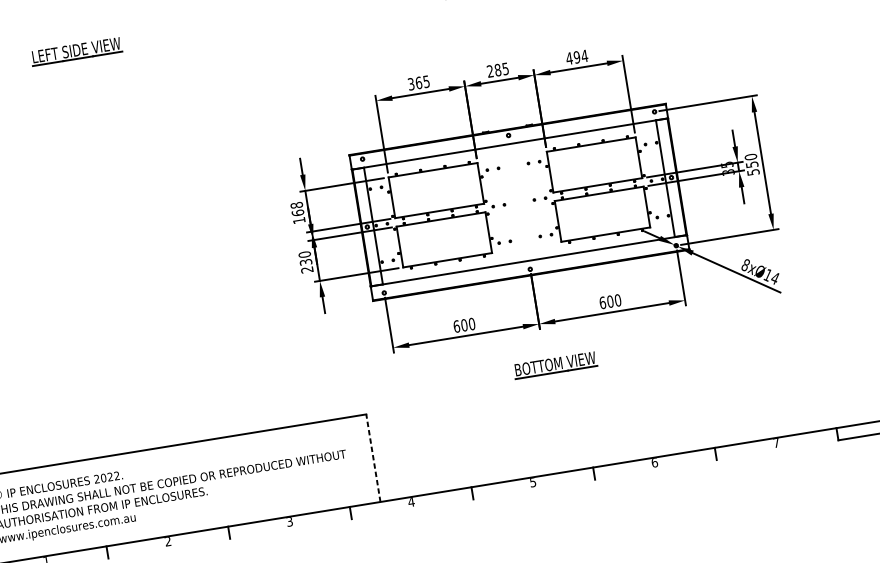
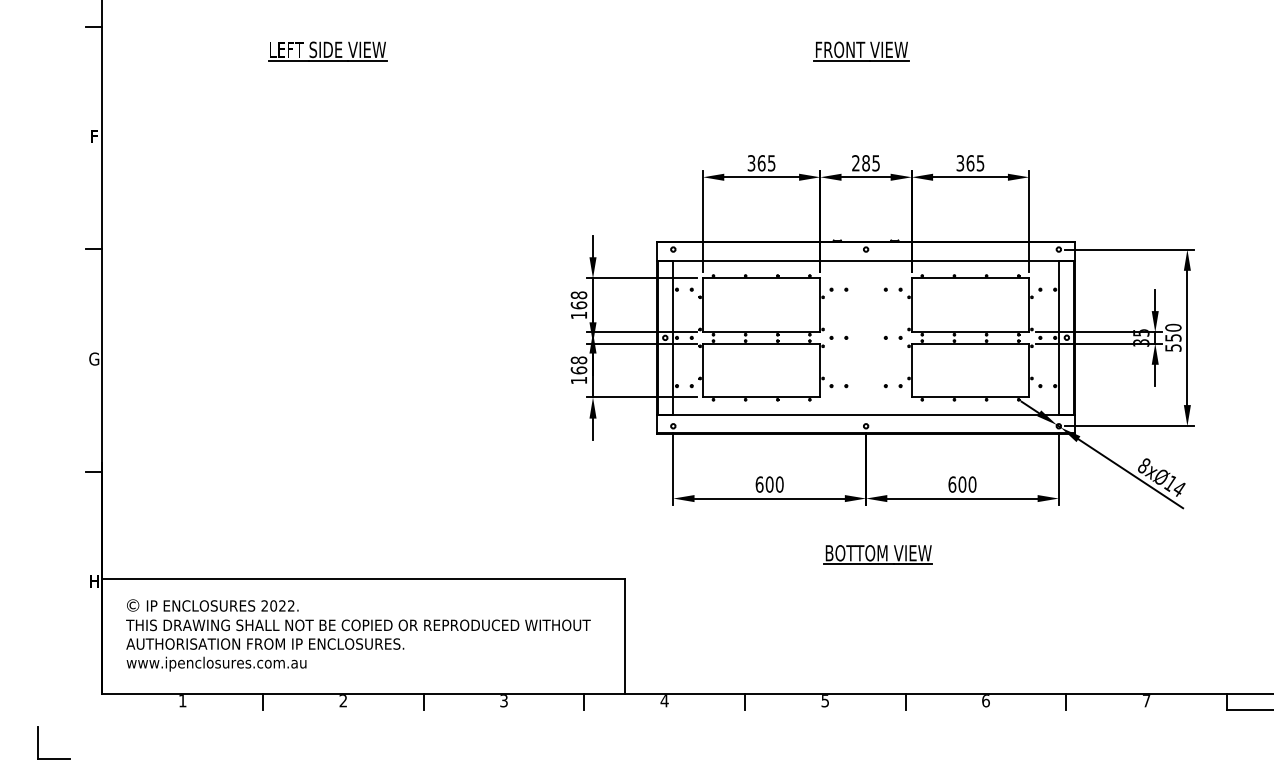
text: (577, 57) -> (970, 163), 494 -> 365
text: (305, 262) -> (578, 370), 230 -> 168
line: (373, 458) -> (624, 636), dashed -> solid

